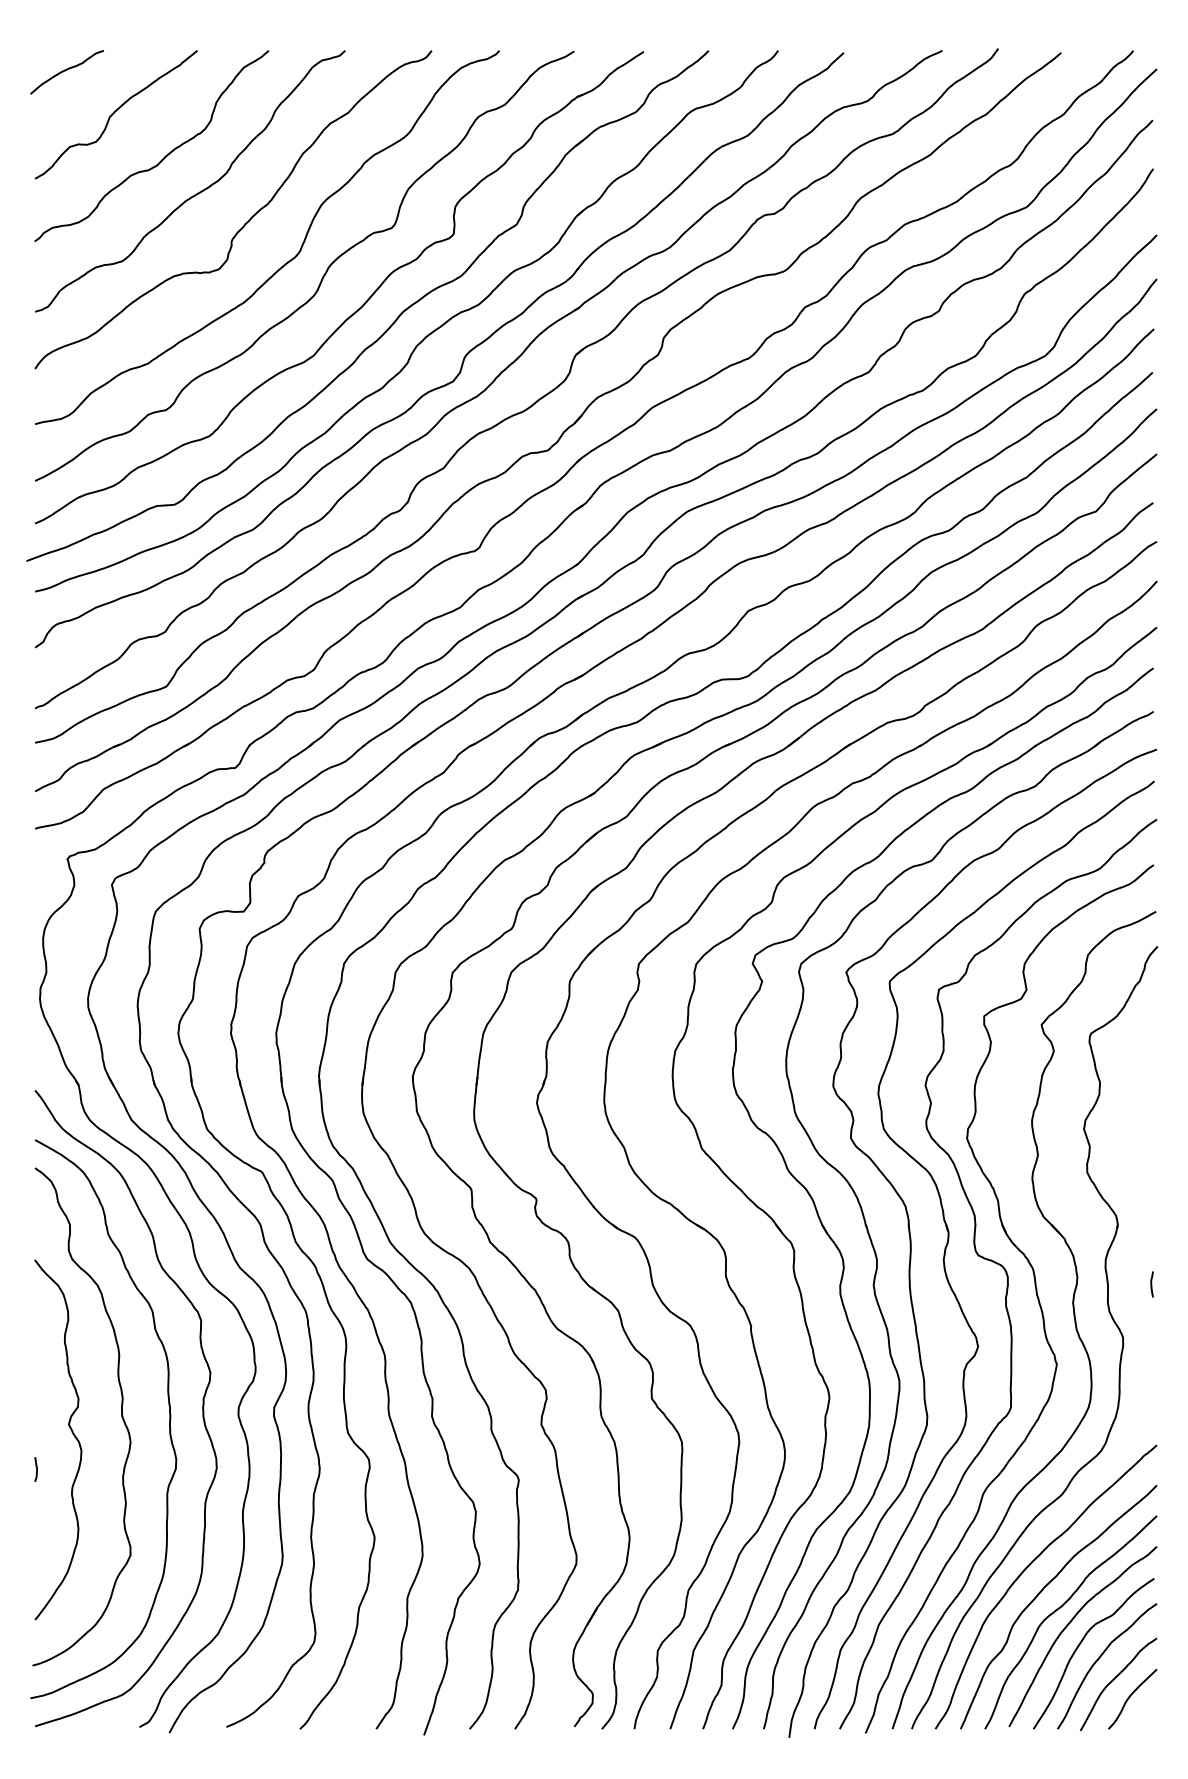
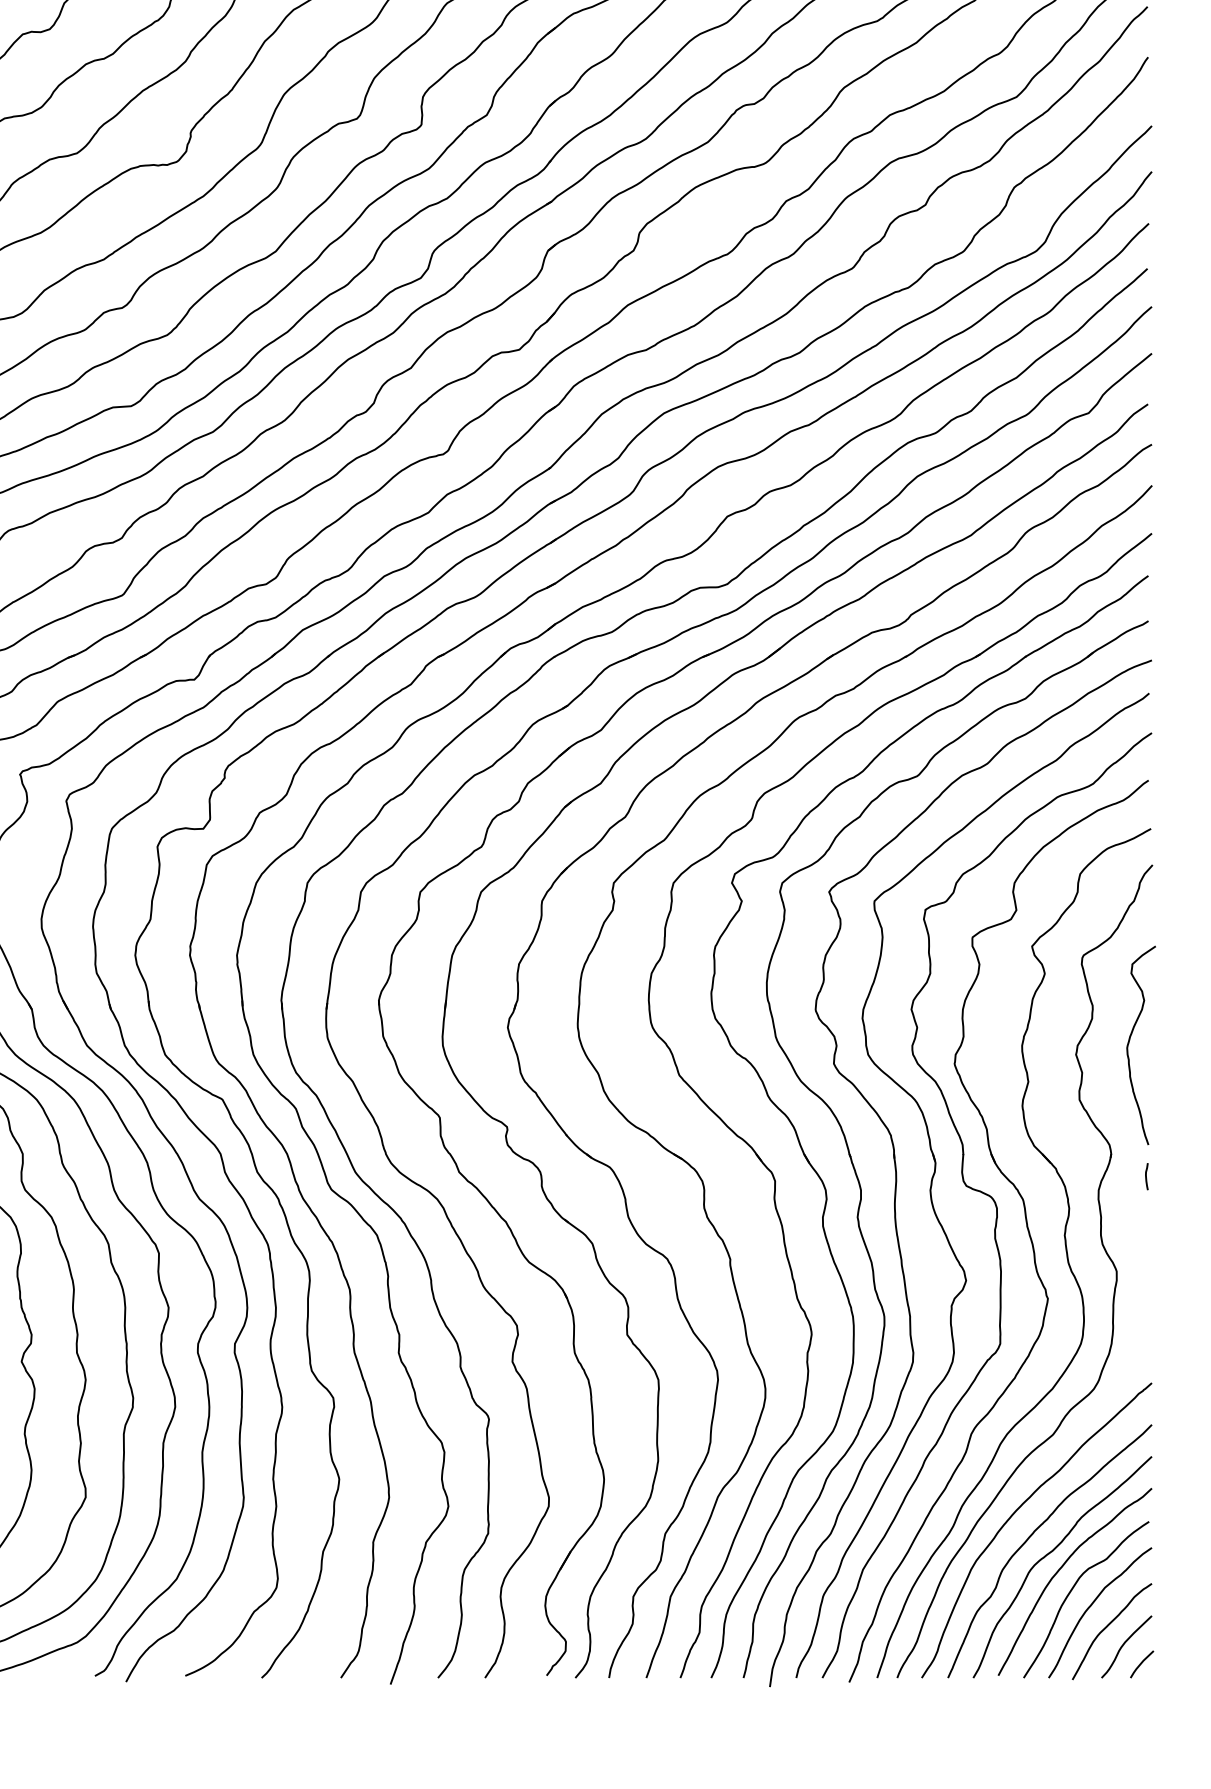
curve: (1135, 1118) -> (1129, 1043), added
line: (1151, 1284) -> (1146, 1176), moved
line: (1147, 1715) -> (1142, 1663), added

